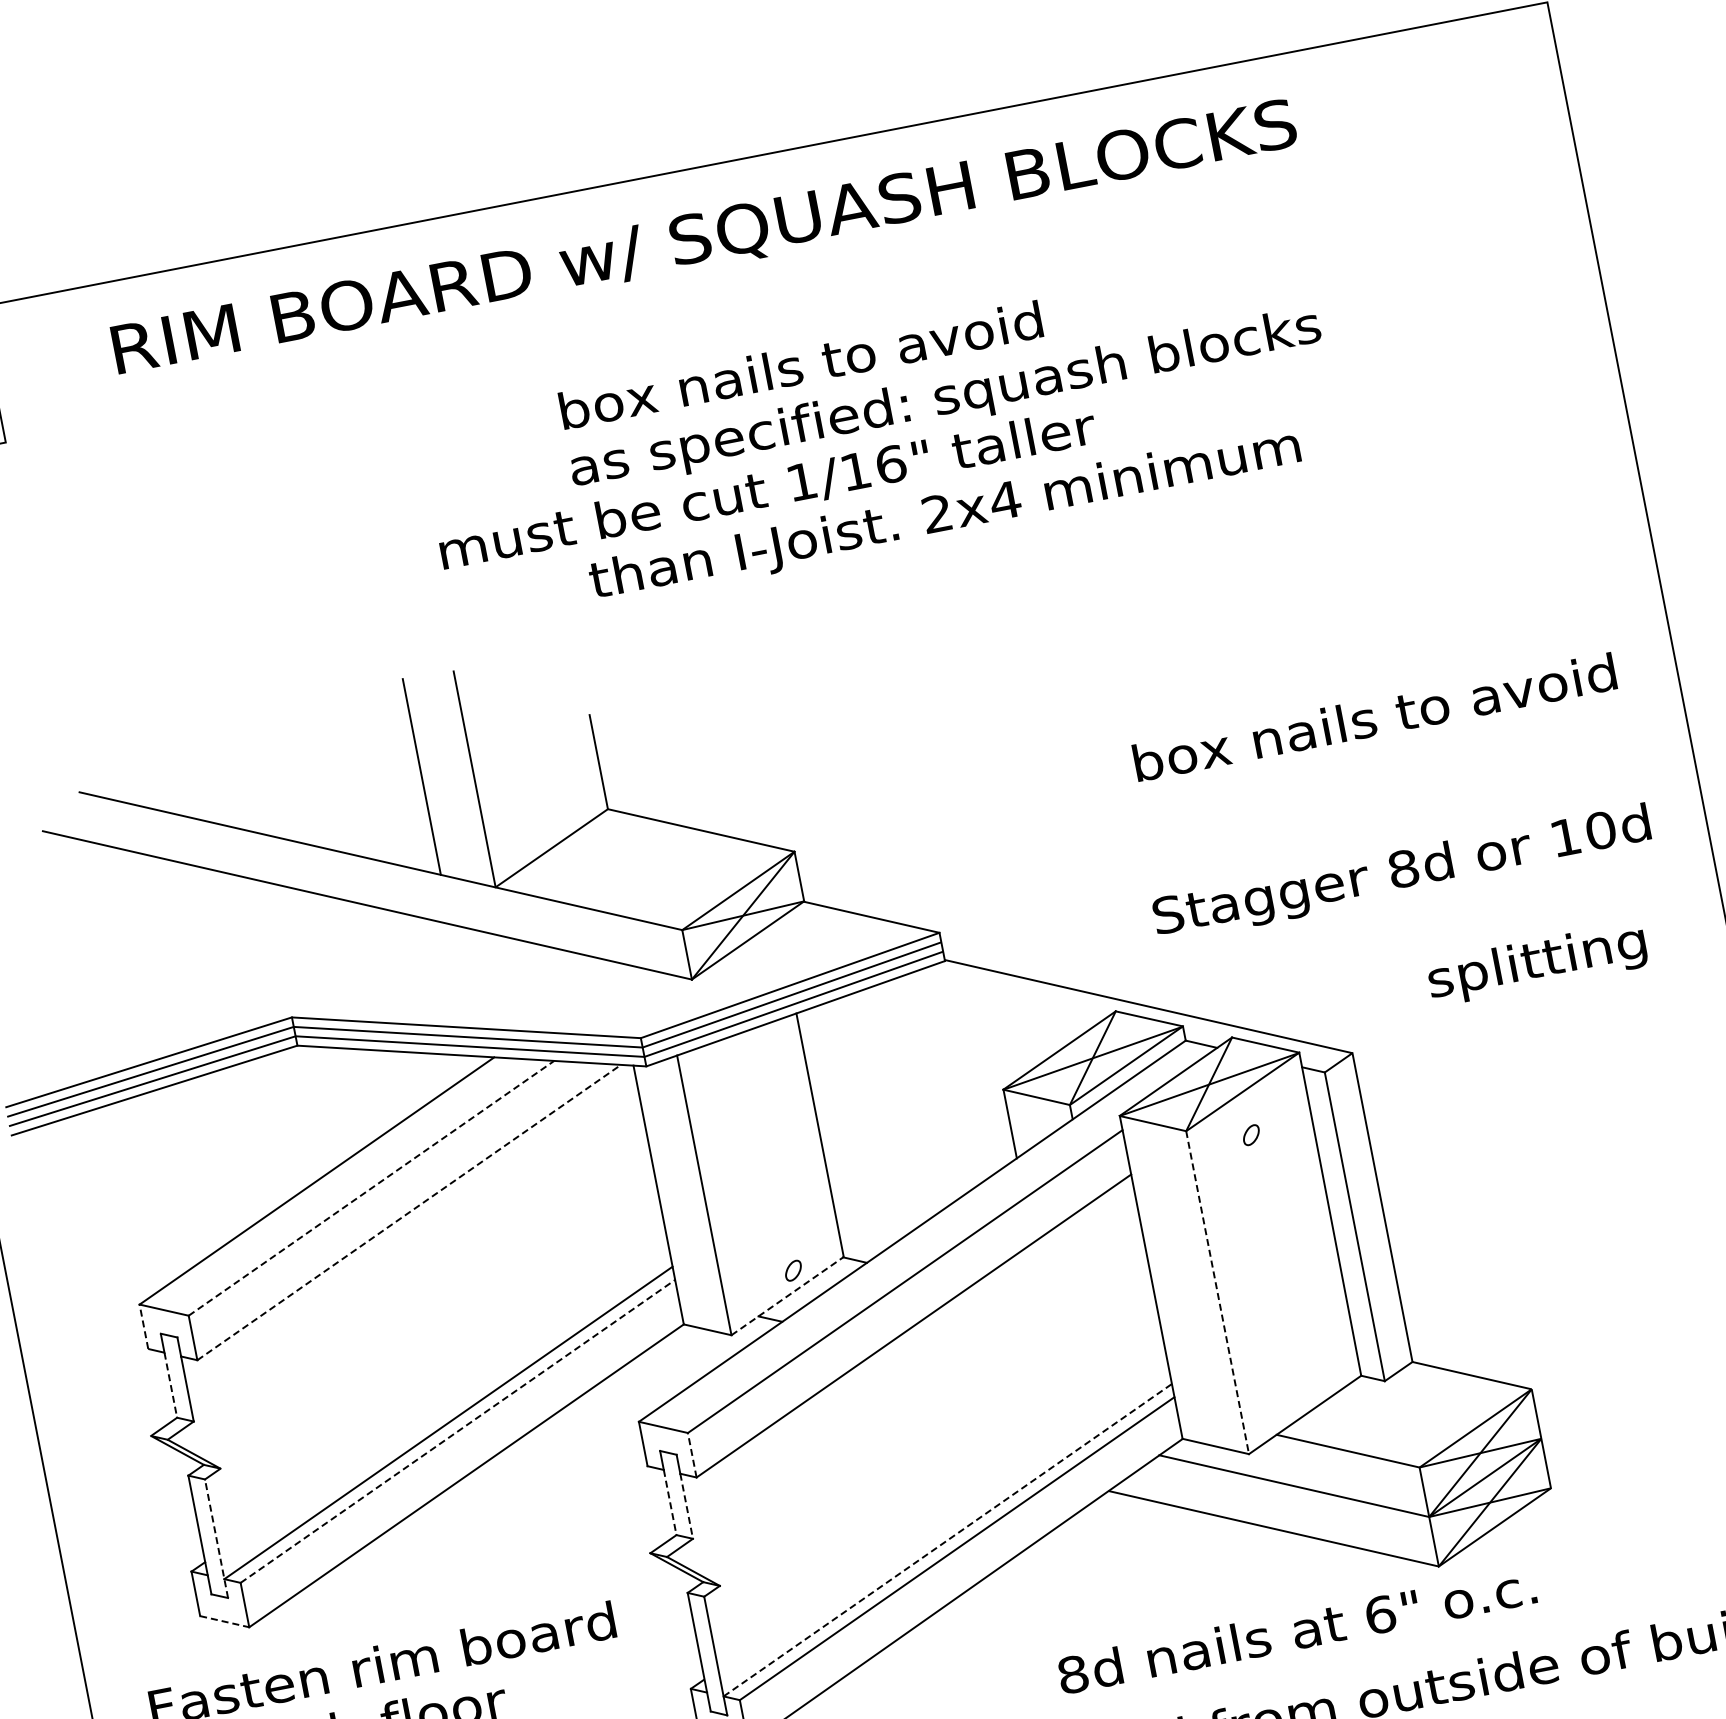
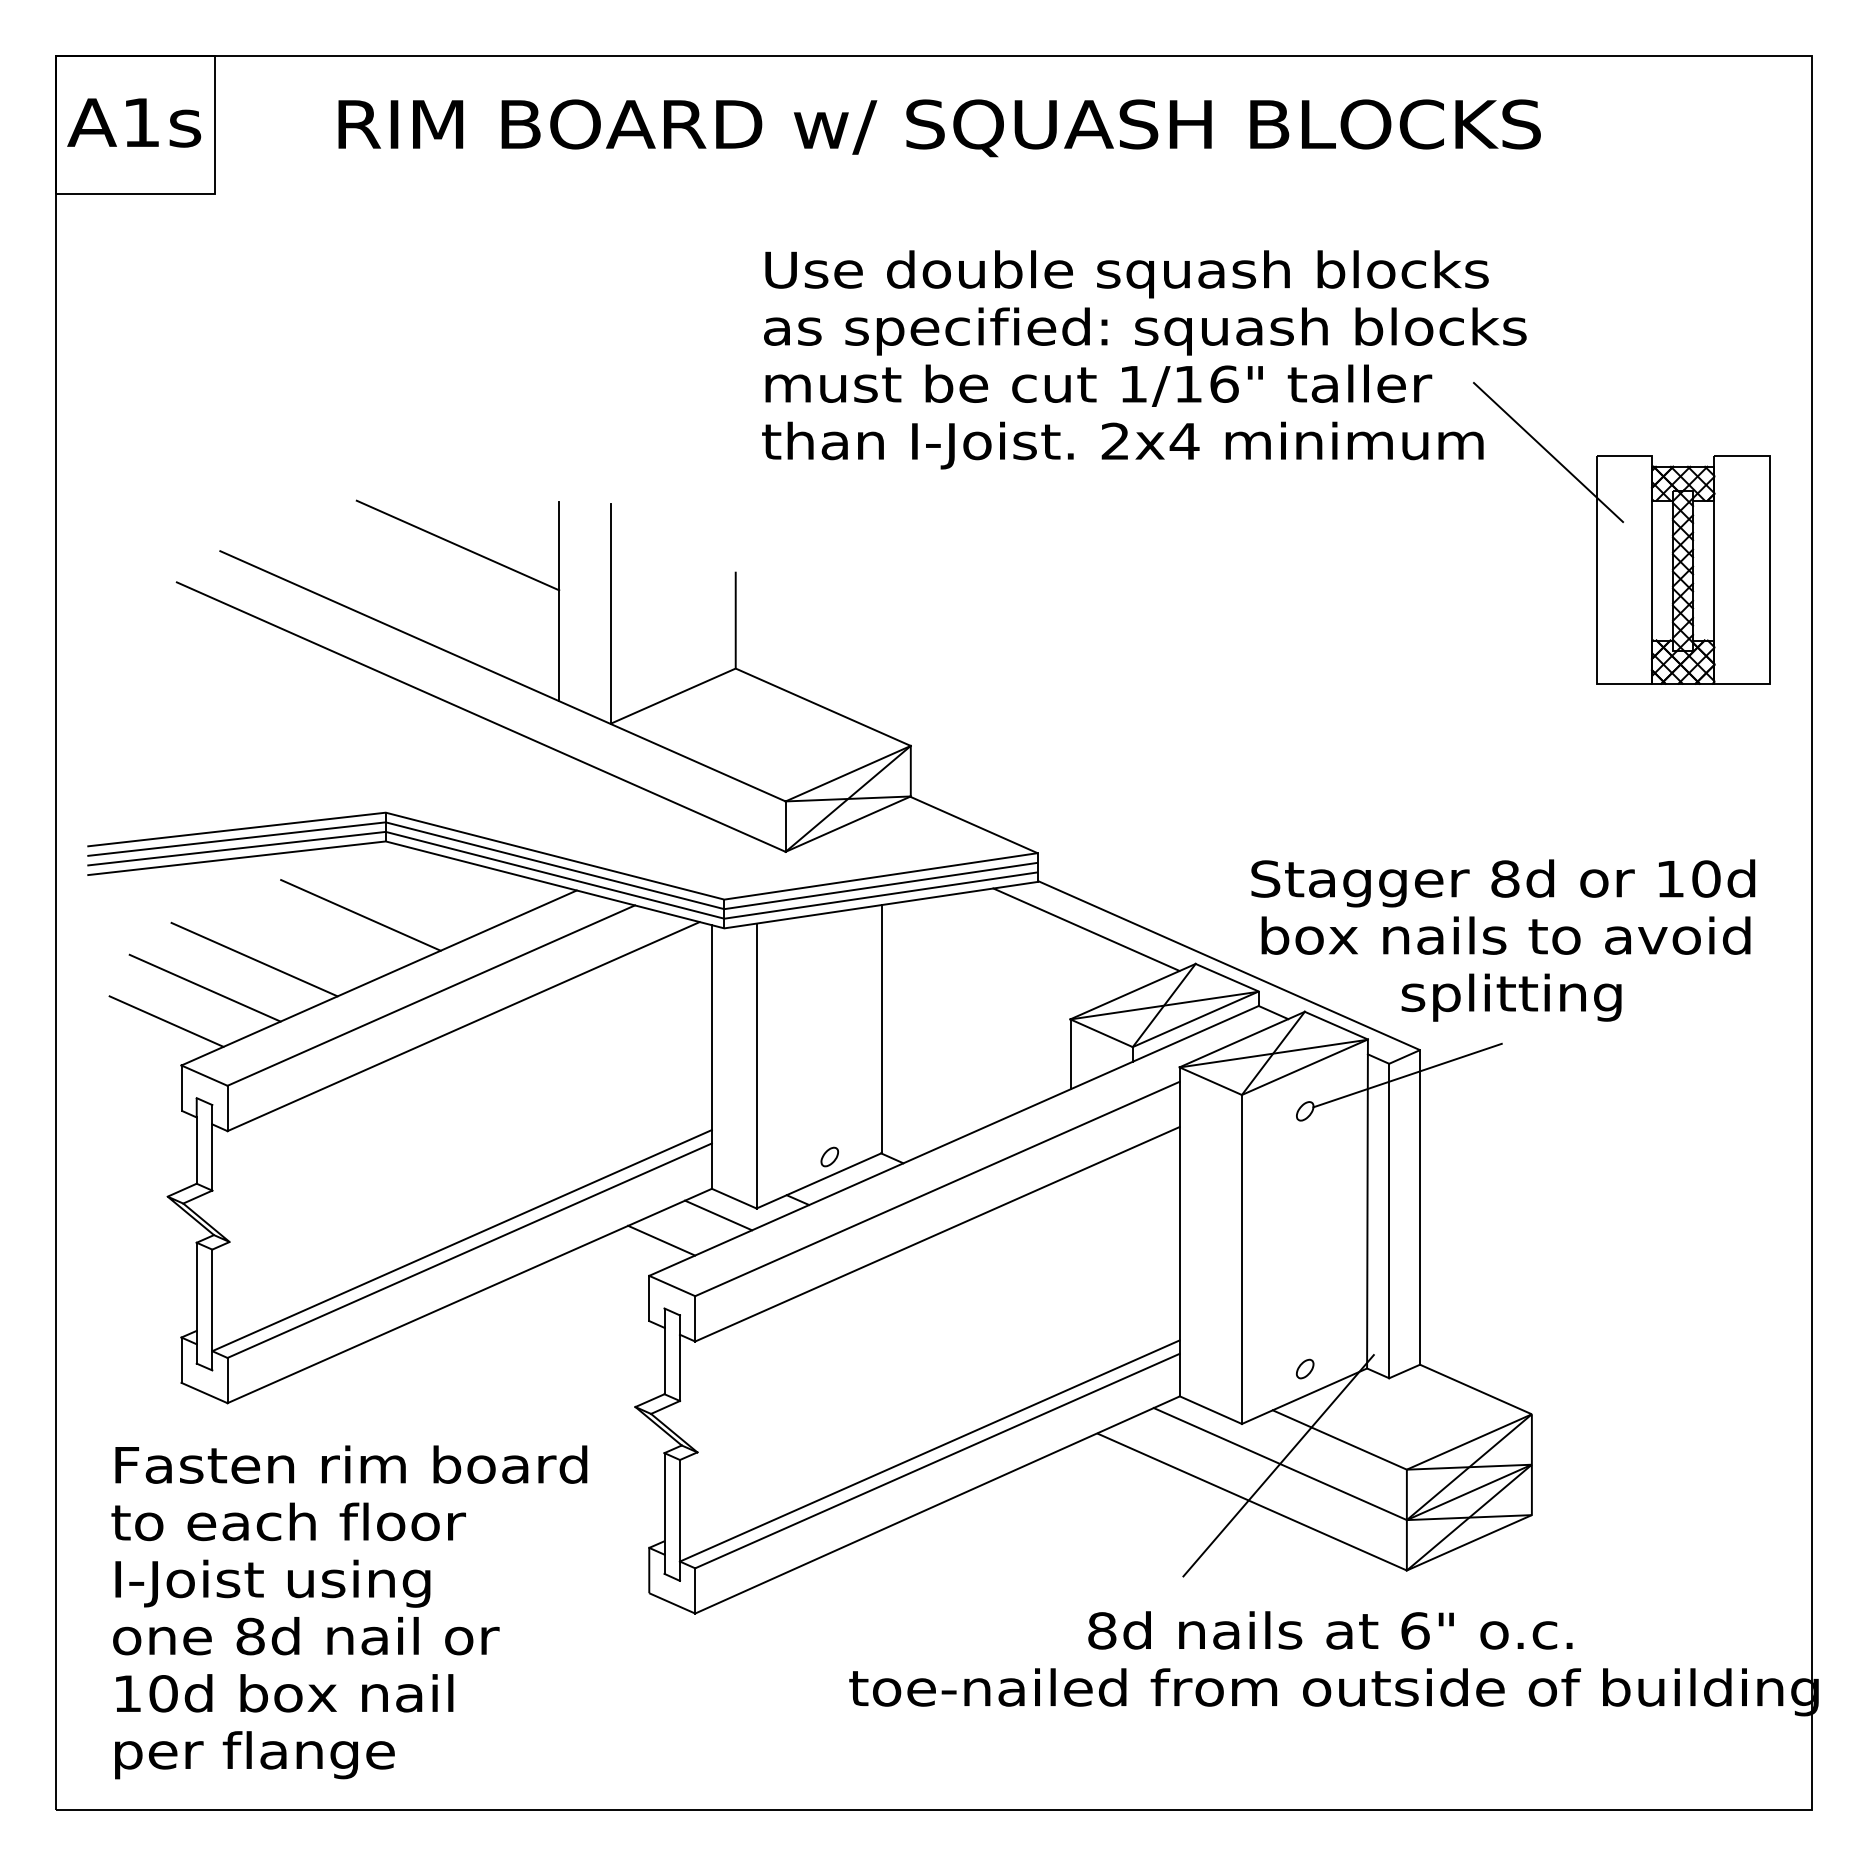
text: (916, 347) -> (1126, 274), box nails to avoid -> Use double squash blocks
text: (767, 489) -> (1098, 385), moved
part: (1451, 507) -> (1621, 533), added
text: (1374, 717) -> (1505, 935), moved
line: (311, 741) -> (457, 545), added
text: (1537, 963) -> (1511, 997), moved
line: (1002, 998) -> (1086, 929), added
line: (1345, 1080) -> (1407, 1075), added
line: (286, 1123) -> (360, 915), added
line: (191, 1186) -> (254, 959), added
line: (371, 1188) -> (431, 995), dashed -> solid
line: (409, 1212) -> (464, 1026), dashed -> solid
line: (147, 1223) -> (204, 987), added
line: (116, 1264) -> (166, 1021), added
line: (1217, 1292) -> (1241, 1259), dashed -> solid
line: (787, 1295) -> (819, 1180), dashed -> solid
line: (144, 1327) -> (181, 1088), dashed -> solid
line: (695, 1349) -> (718, 1215), added
line: (644, 1384) -> (661, 1240), added
line: (170, 1386) -> (196, 1151), dashed -> solid
part: (1300, 1387) -> (1305, 1368), added
line: (457, 1431) -> (469, 1250), dashed -> solid
line: (692, 1454) -> (695, 1318), dashed -> solid
line: (1292, 1487) -> (1278, 1465), added
line: (670, 1502) -> (664, 1361), dashed -> solid
line: (686, 1506) -> (679, 1368), dashed -> solid
line: (216, 1538) -> (212, 1309), dashed -> solid
line: (948, 1539) -> (930, 1450), dashed -> solid
line: (224, 1622) -> (204, 1393), dashed -> solid
text: (1297, 1630) -> (1330, 1630), moved

